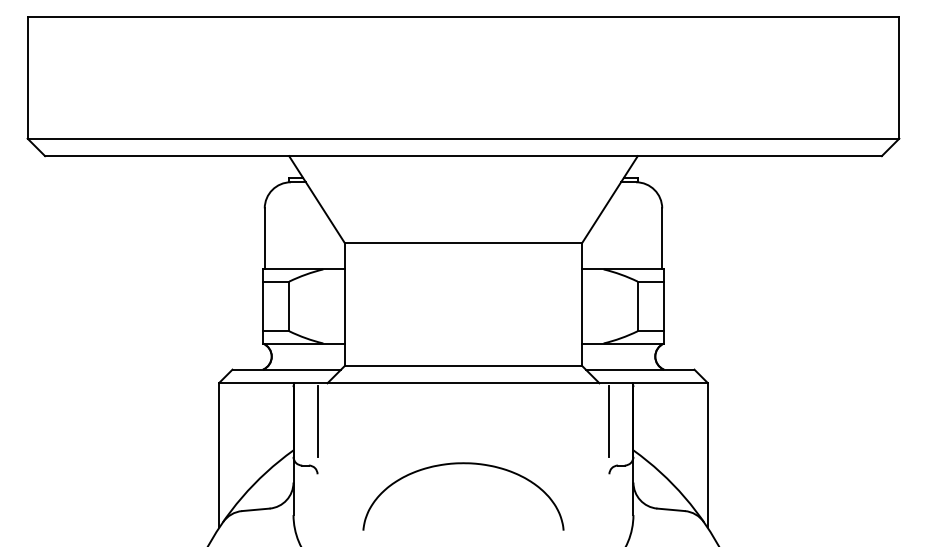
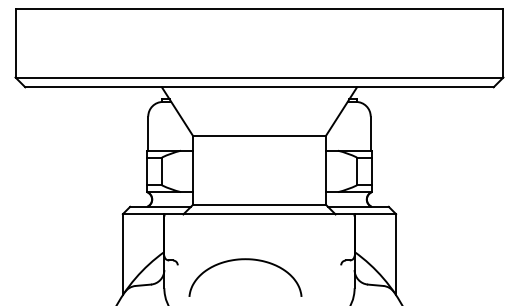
line: (316, 420) -> (177, 235), removed
line: (610, 420) -> (341, 235), removed
curve: (463, 465) -> (245, 260), moved

